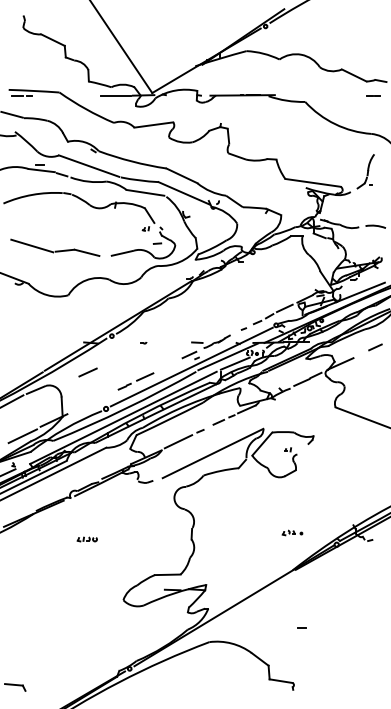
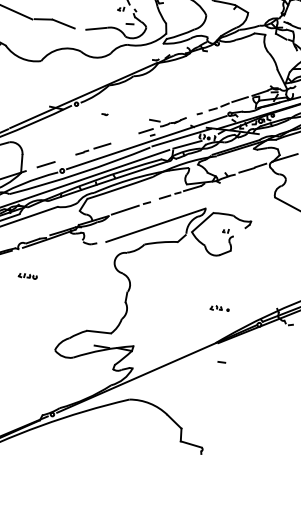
line: (87, 372) -> (45, 164), moved
part: (86, 539) -> (27, 276), moved
line: (301, 627) -> (221, 362), moved

